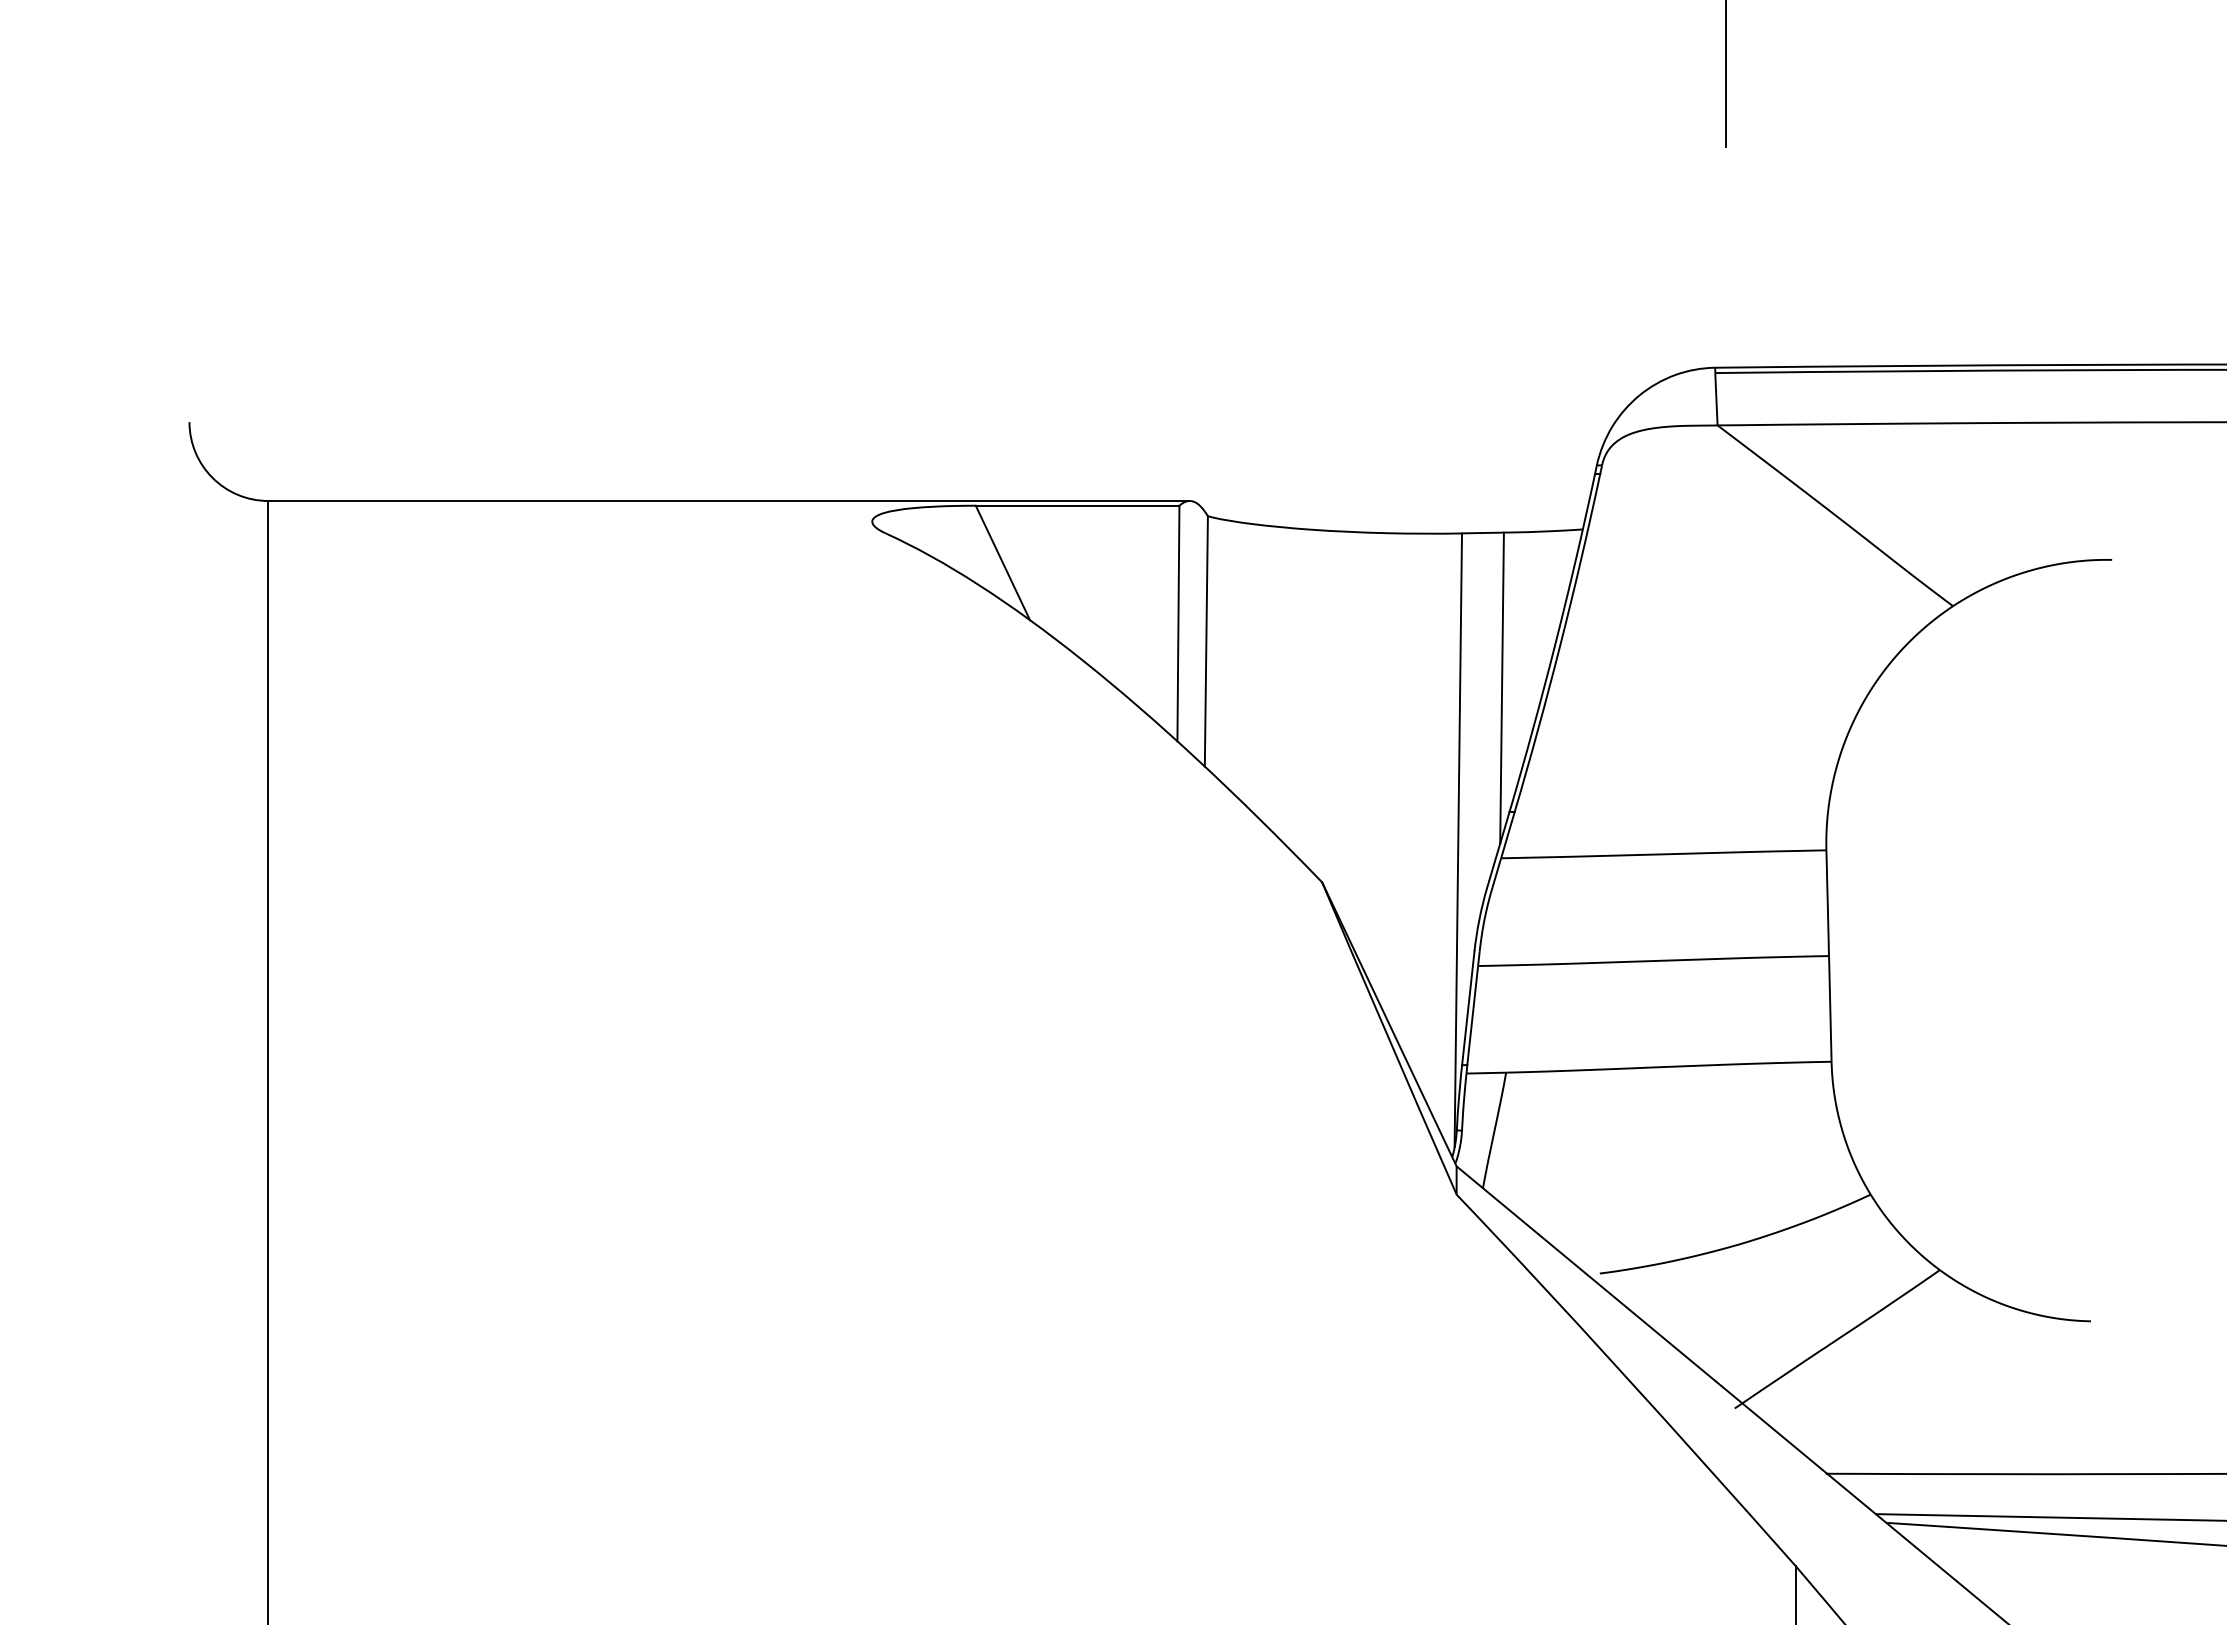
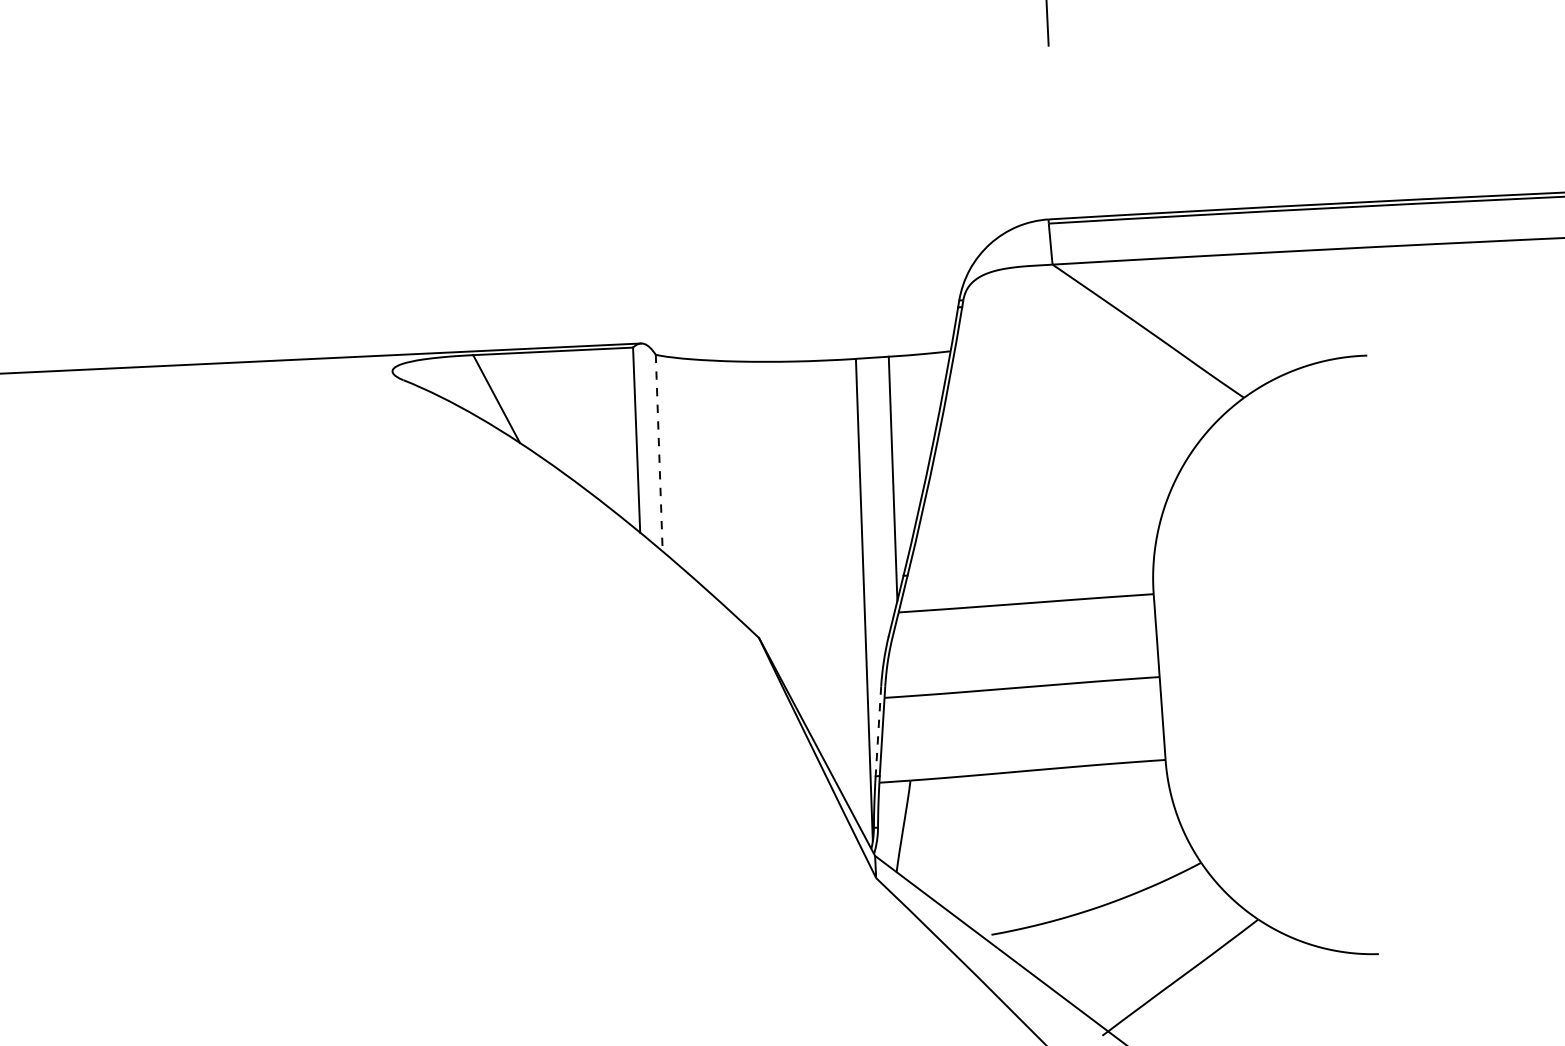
line: (1206, 641) -> (659, 453), solid -> dashed
line: (1468, 1008) -> (878, 731), solid -> dashed

